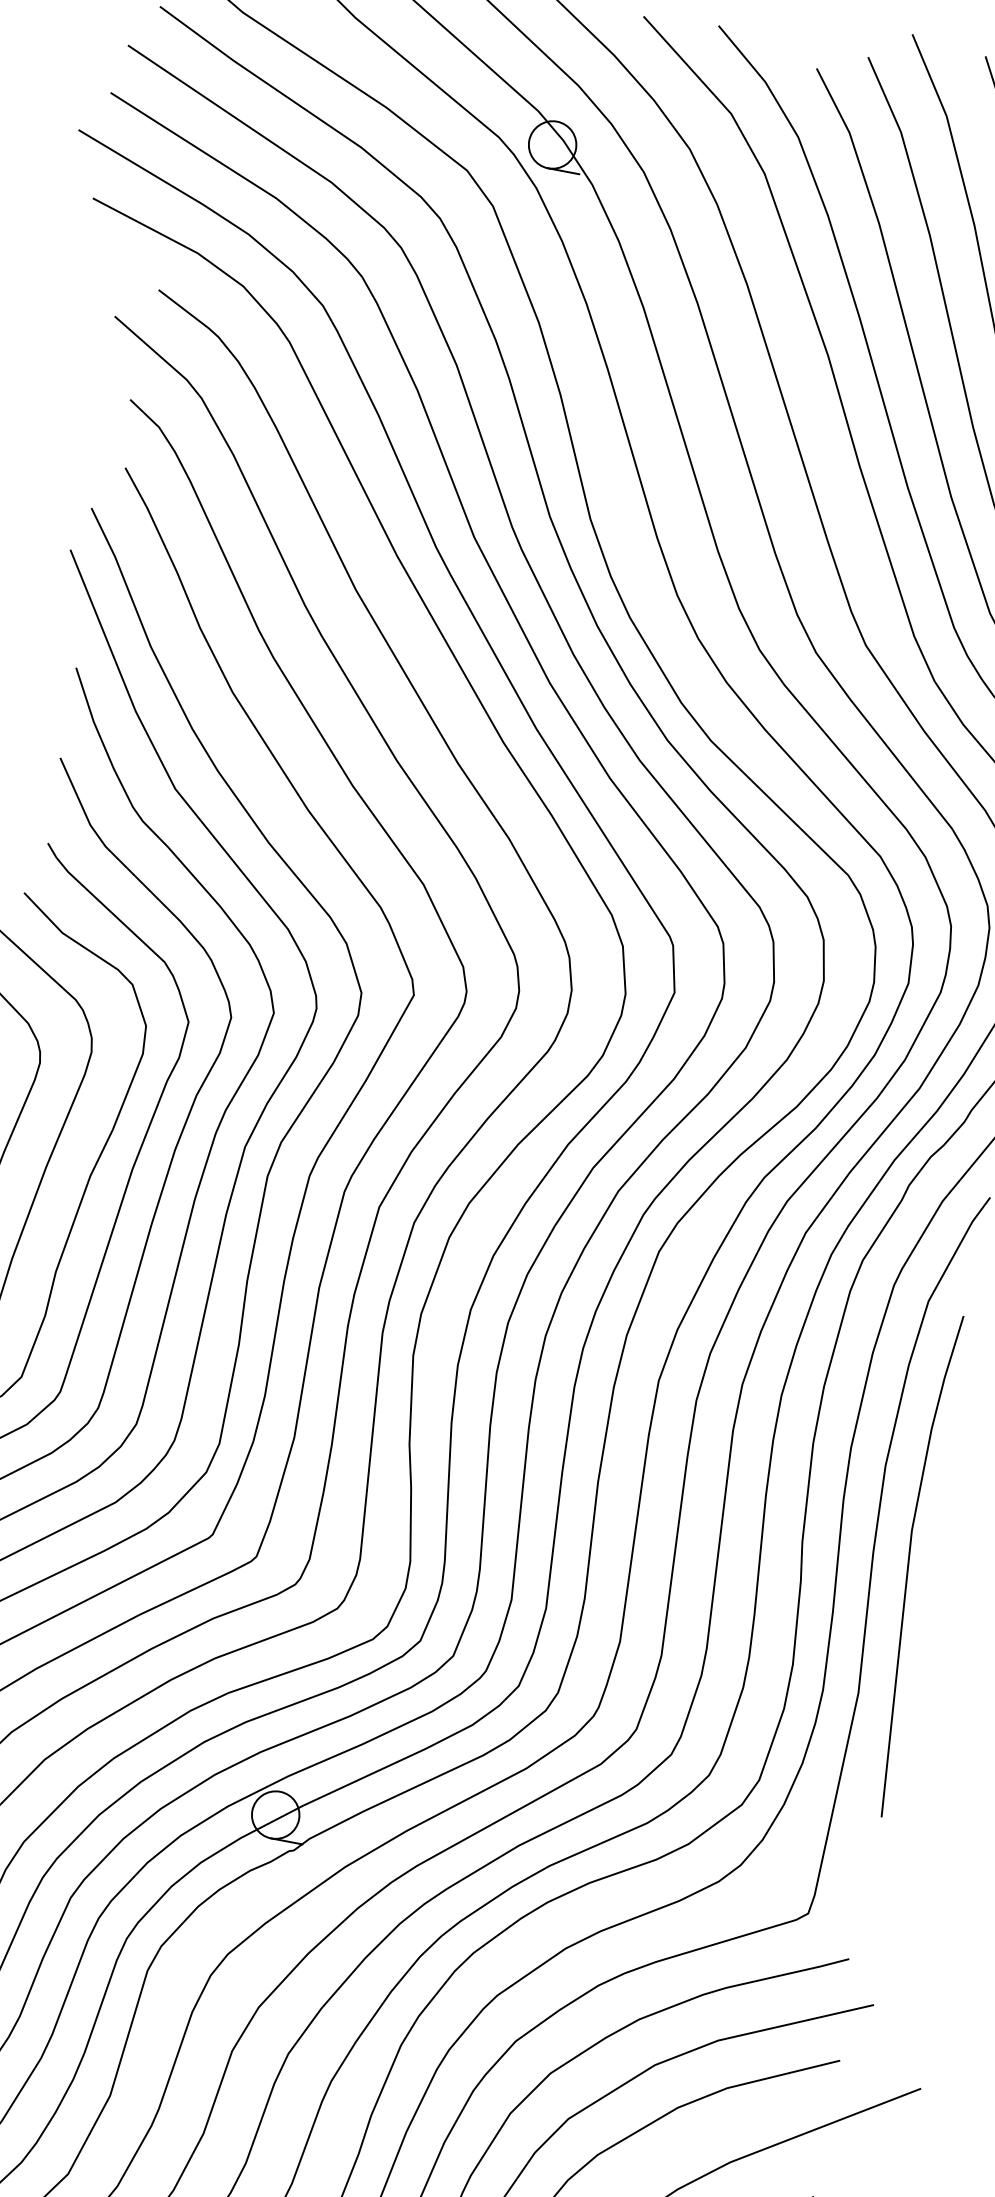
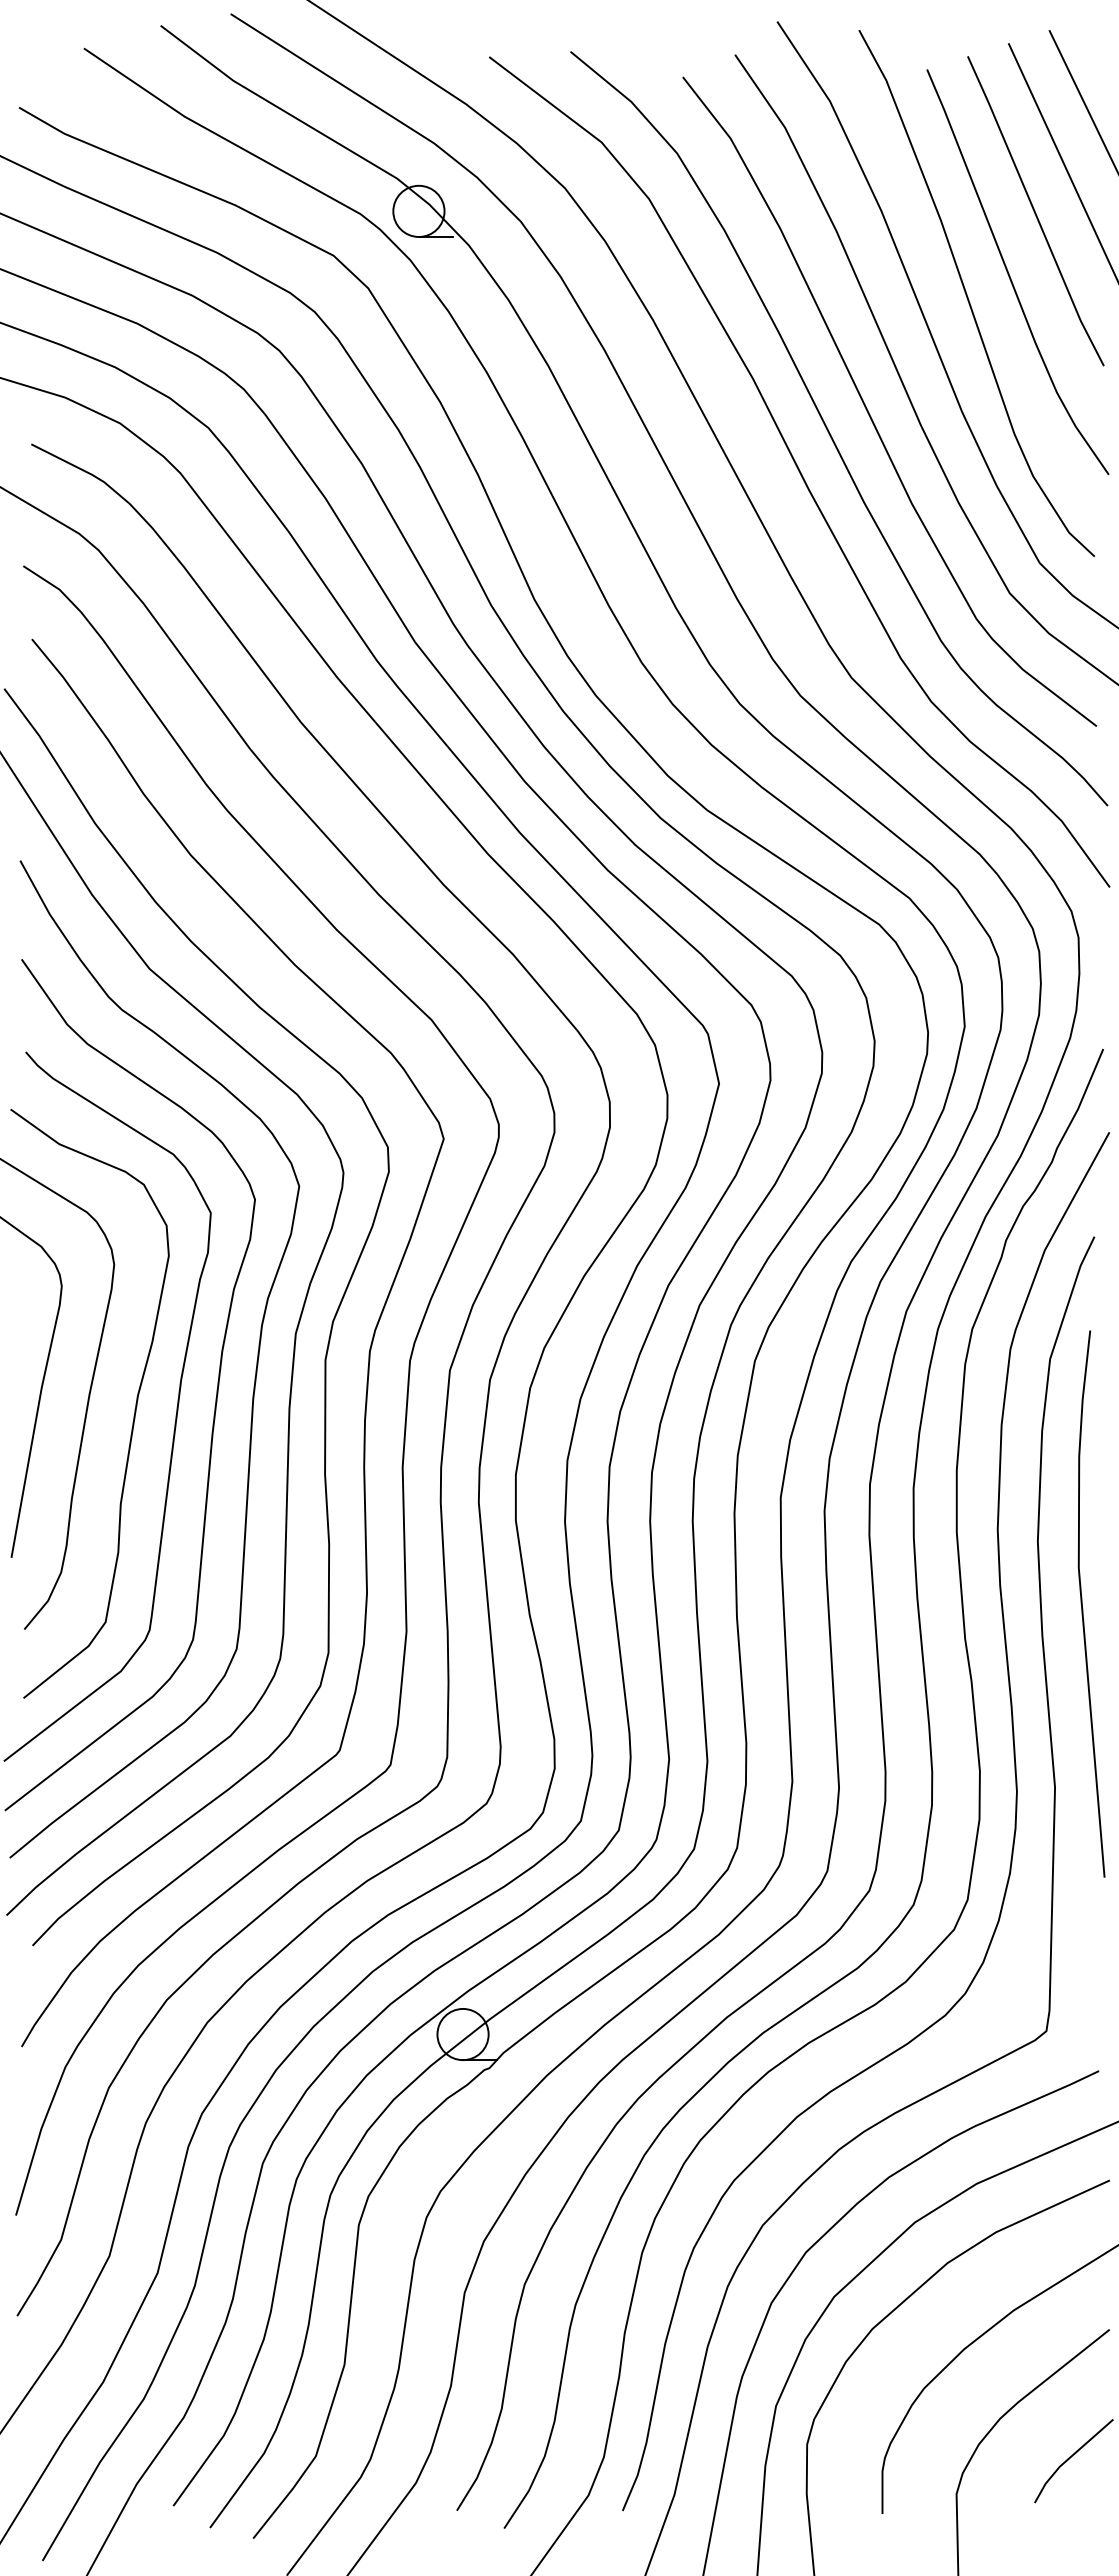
line: (909, 1563) -> (1082, 1603), moved

